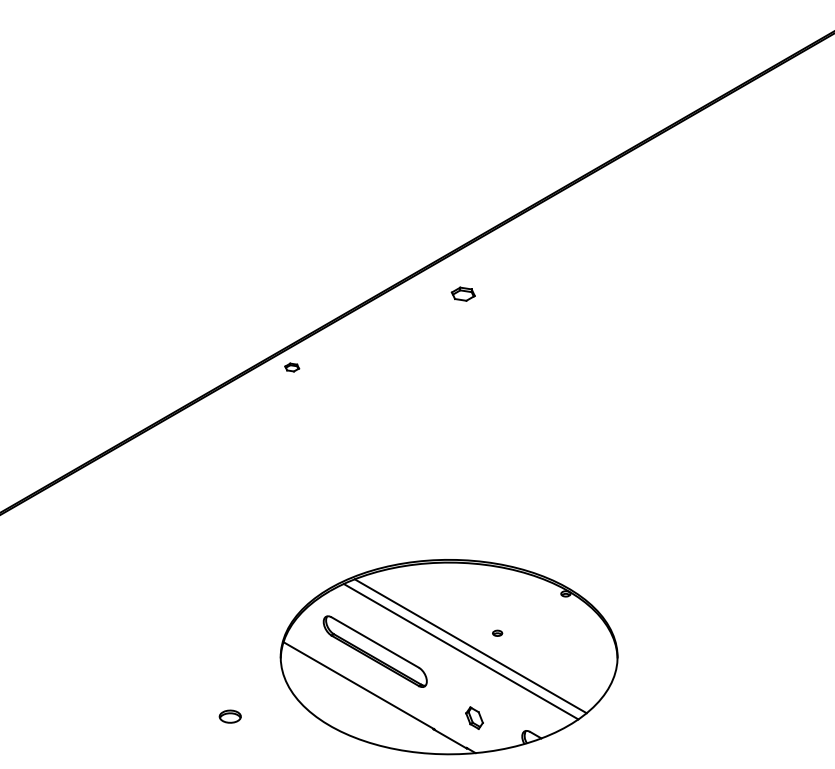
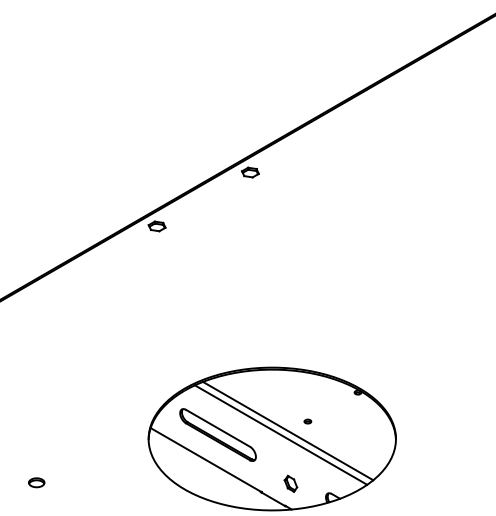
part: (462, 293) -> (249, 172), moved
part: (291, 367) -> (156, 226), size x1.67
part: (229, 716) -> (36, 482), moved

